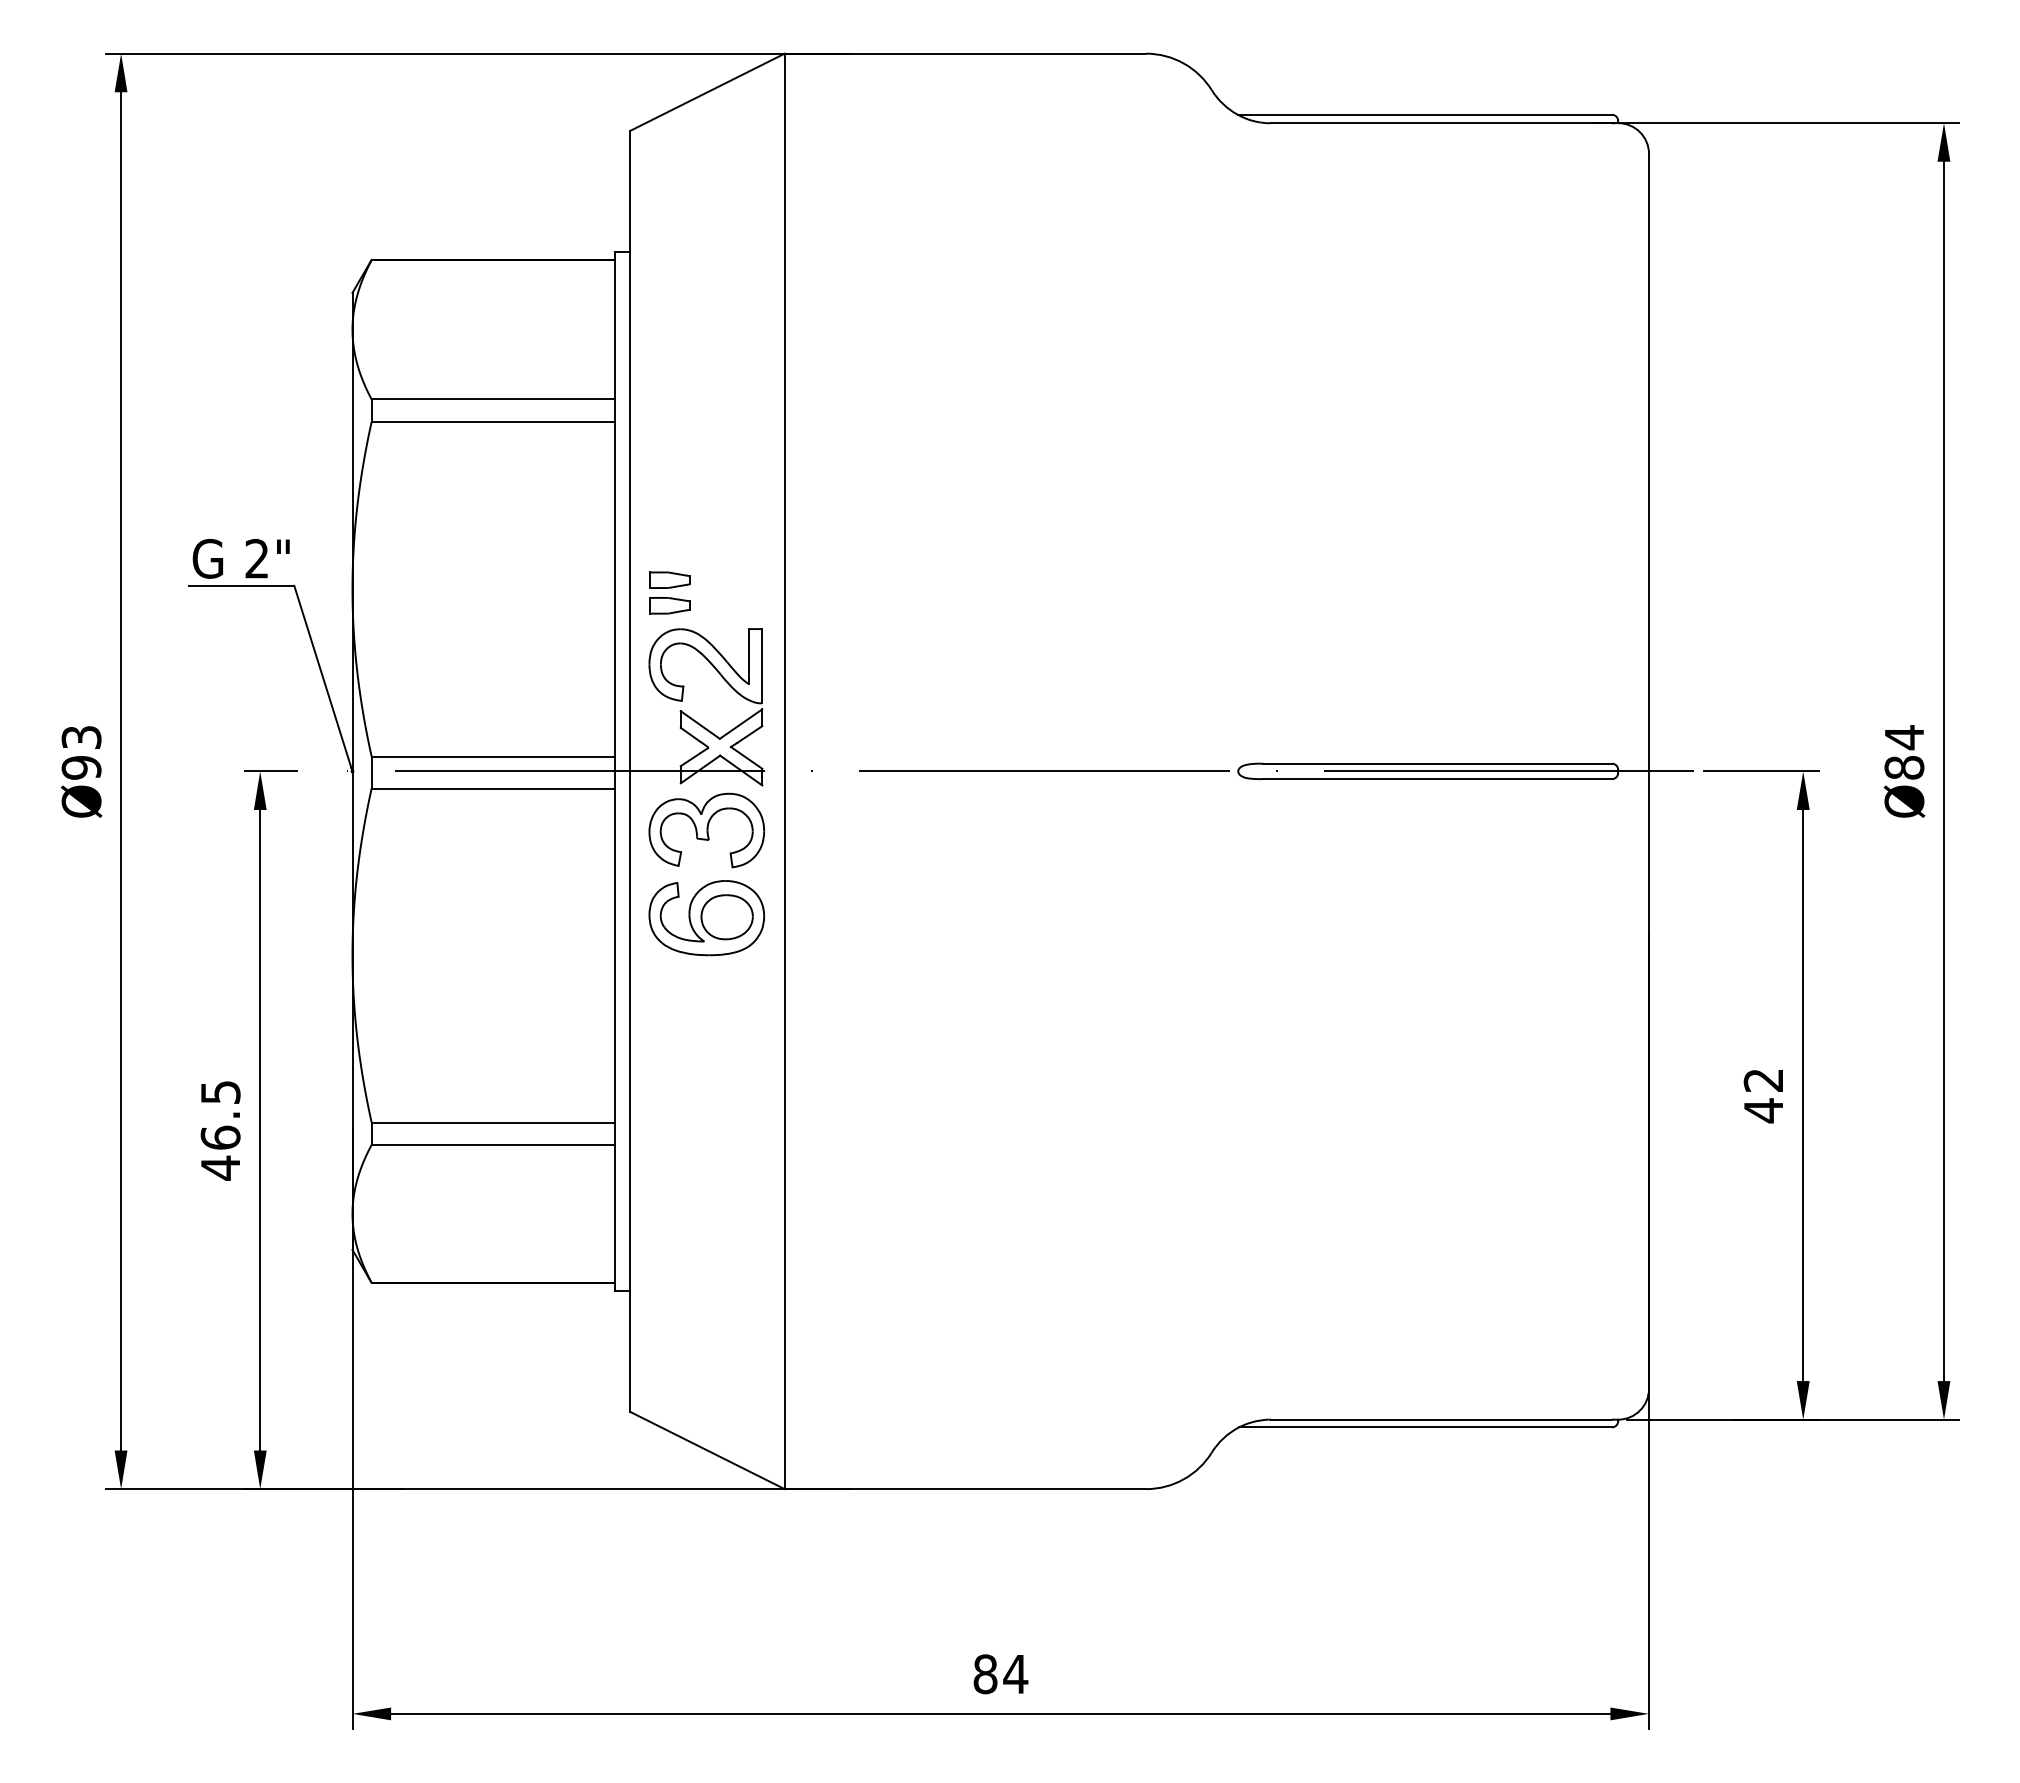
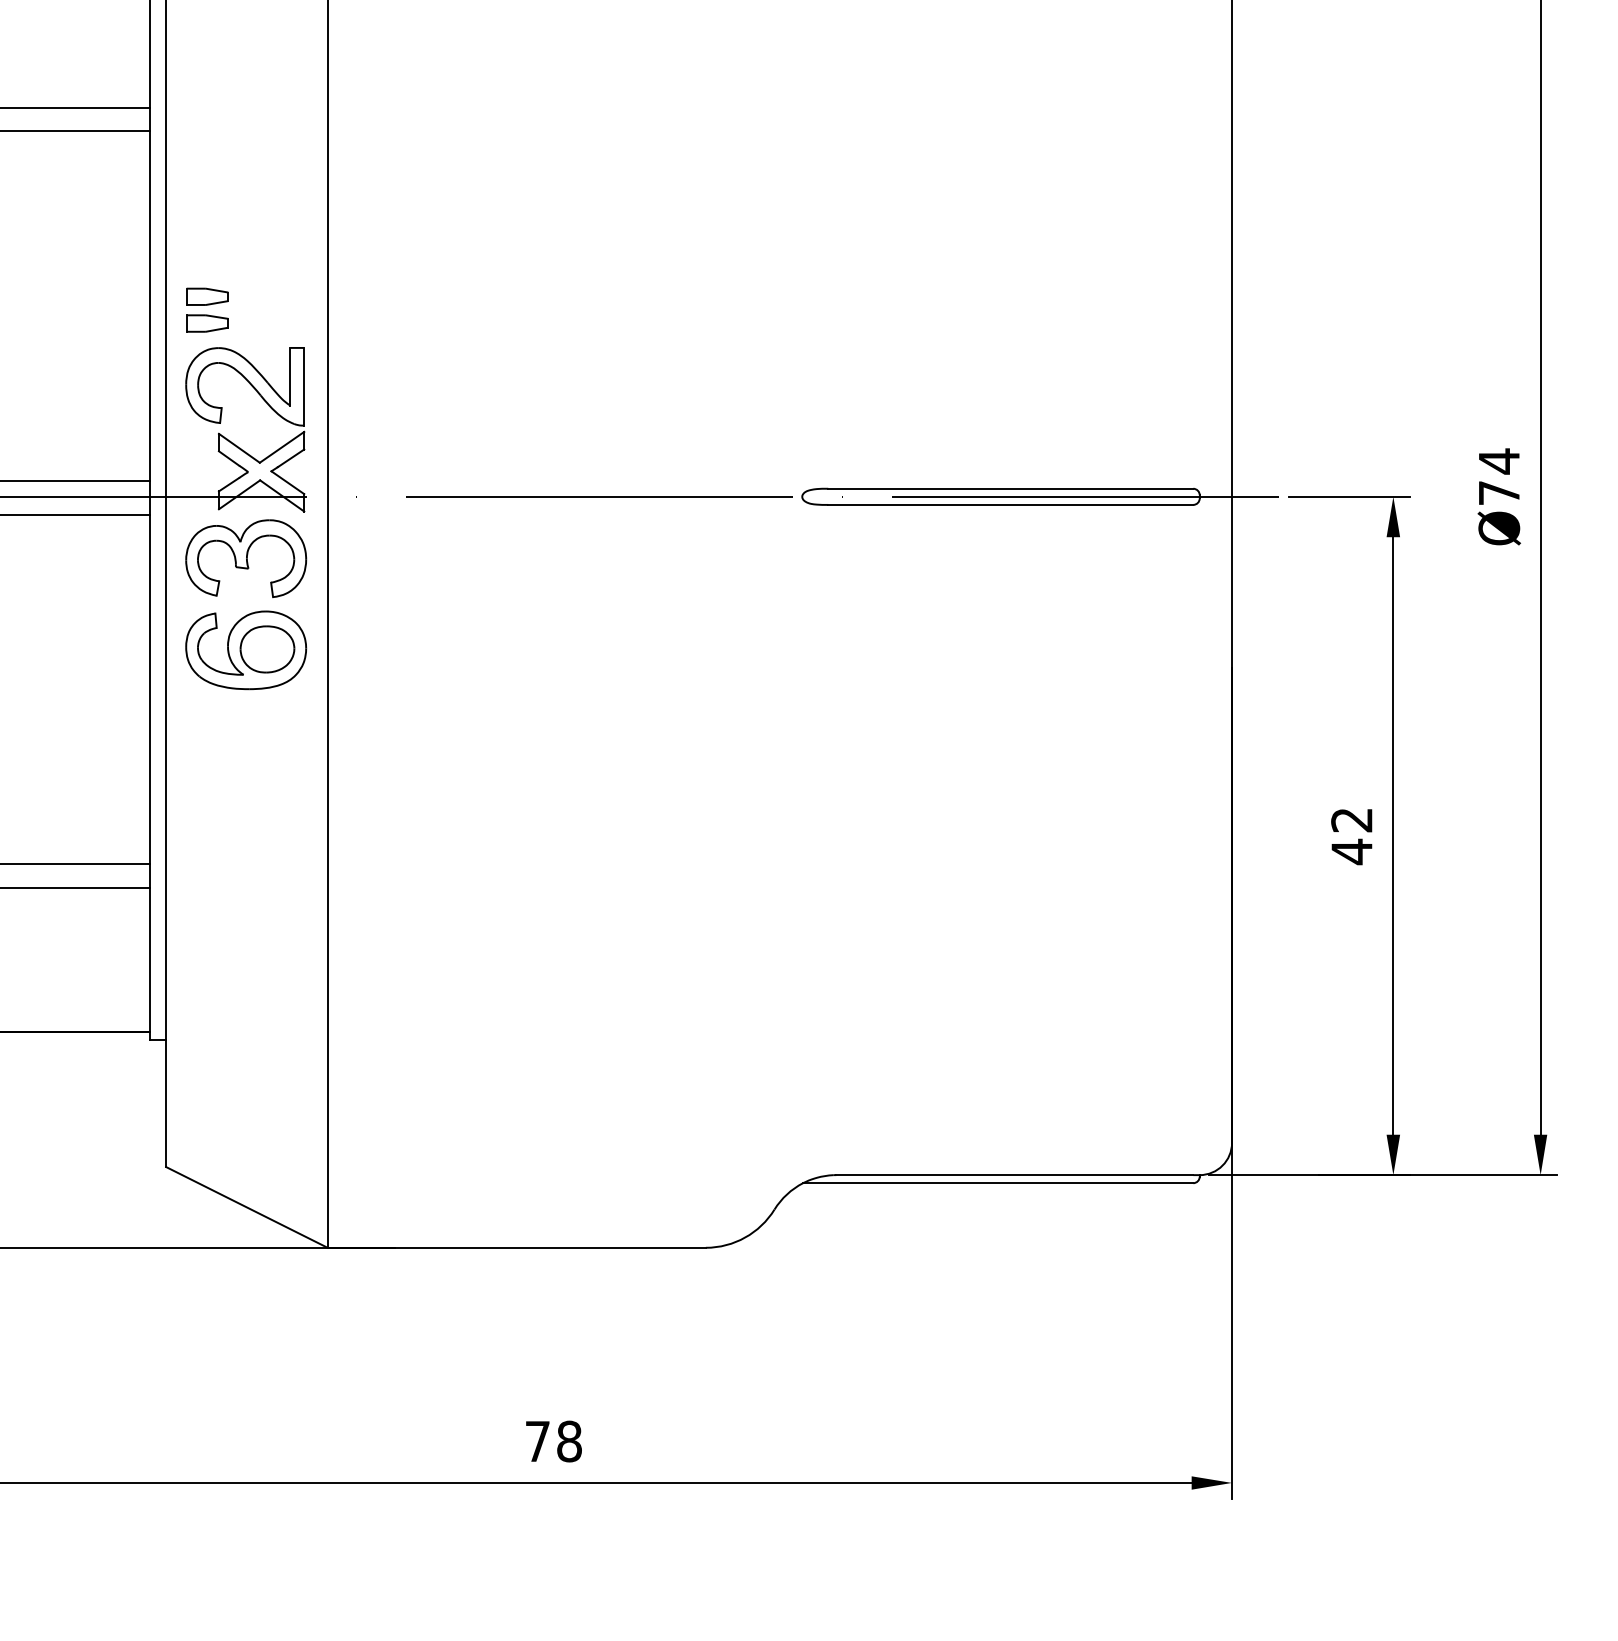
text: (1904, 767) -> (1499, 492), Ø84 -> Ø74
text: (1000, 1674) -> (553, 1441), 84 -> 78

